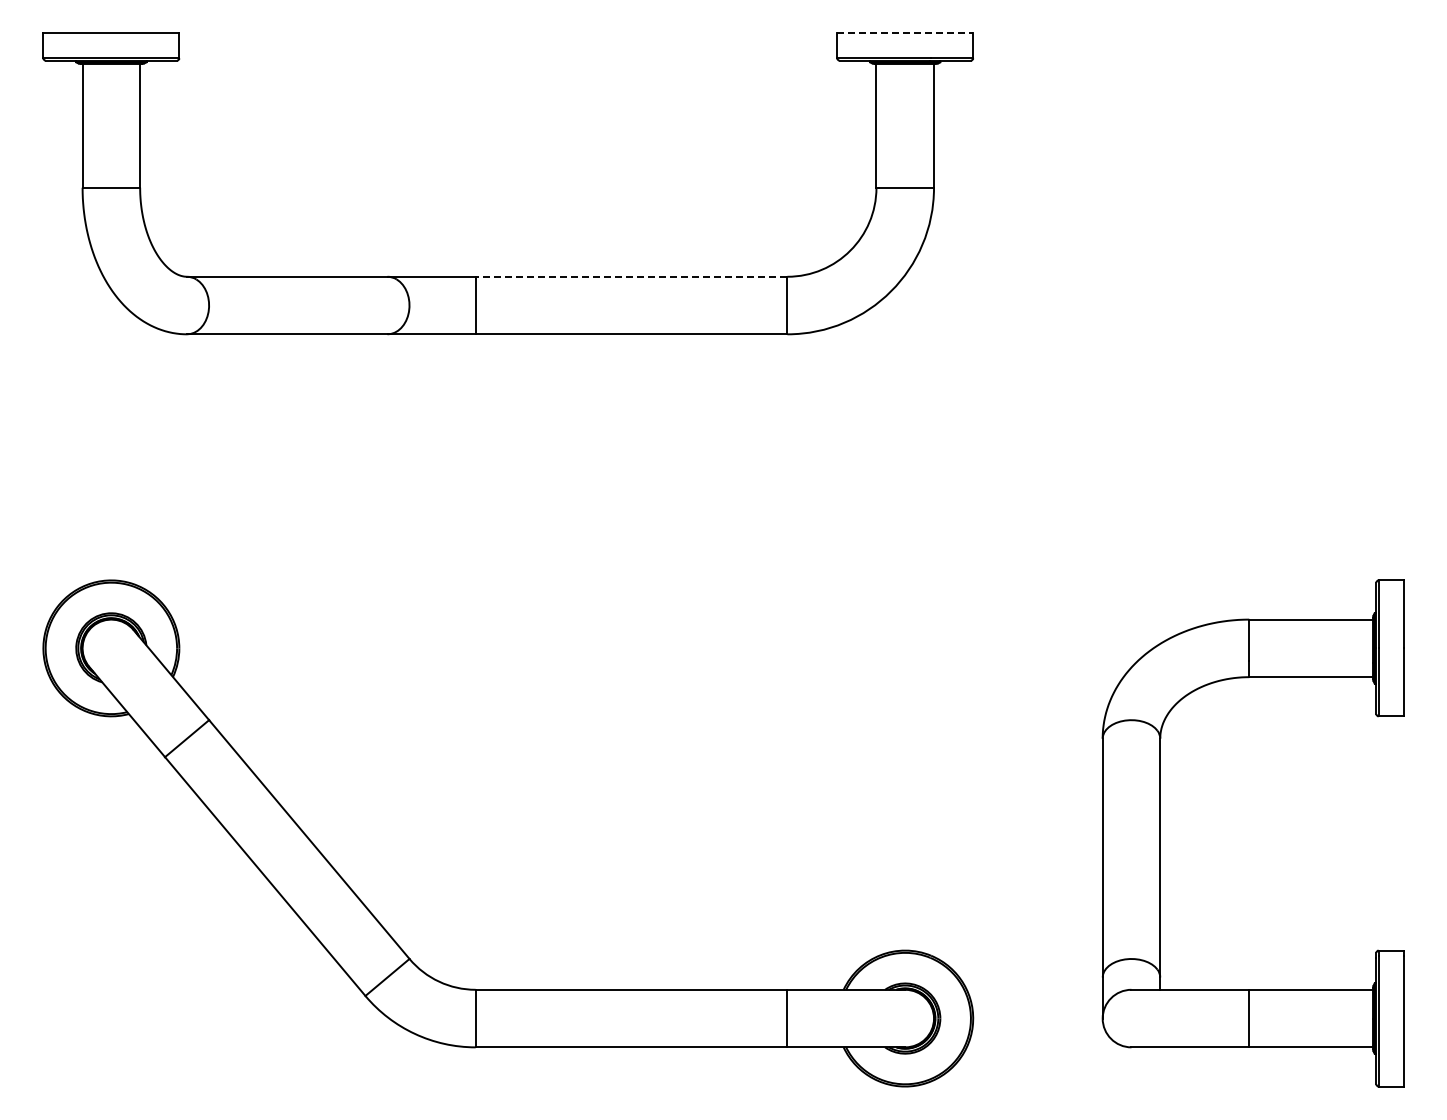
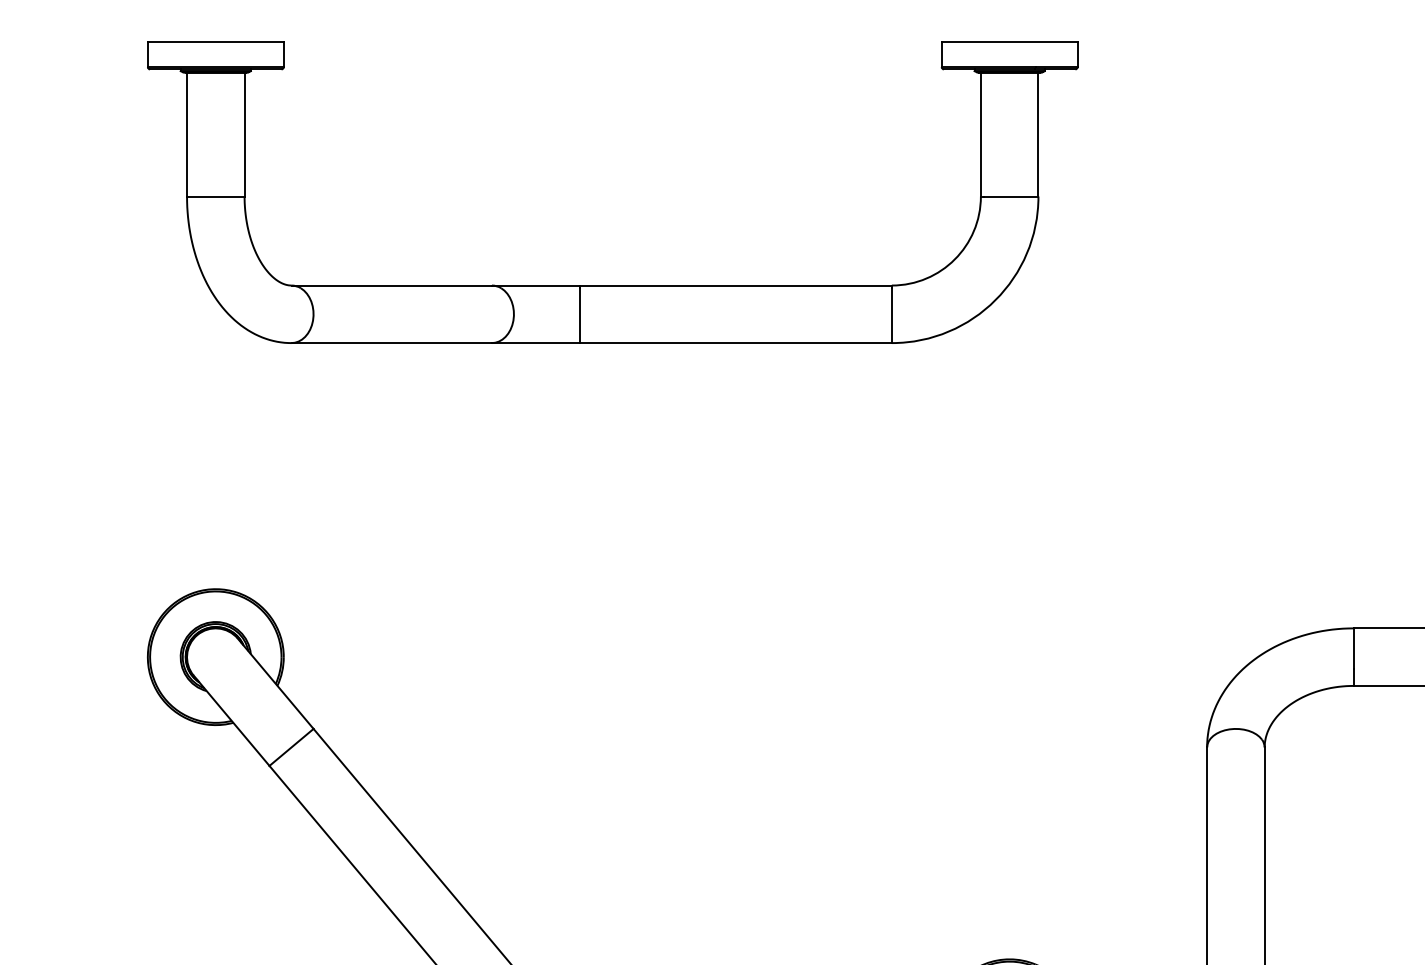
line: (905, 33) -> (1009, 42), dashed -> solid
line: (631, 276) -> (735, 285), dashed -> solid

